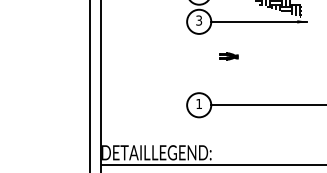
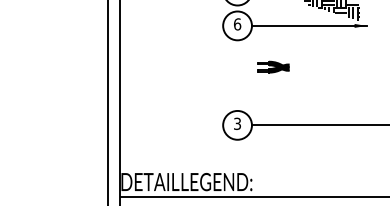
text: (199, 20) -> (237, 24), 3 -> 6
part: (228, 56) -> (272, 67), size x1.43
text: (199, 103) -> (237, 123), 1 -> 3

